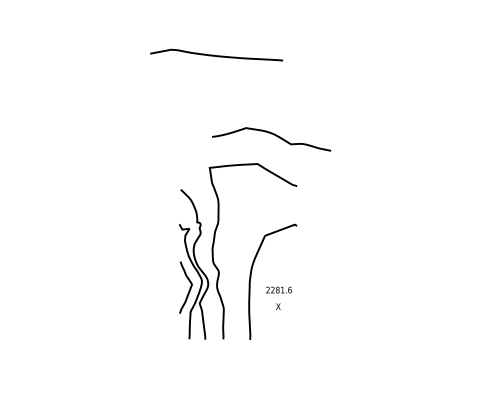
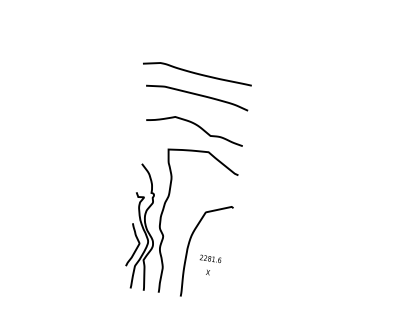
curve: (216, 55) -> (197, 73), moved
curve: (234, 98) -> (197, 95), added
curve: (273, 135) -> (197, 126), moved

